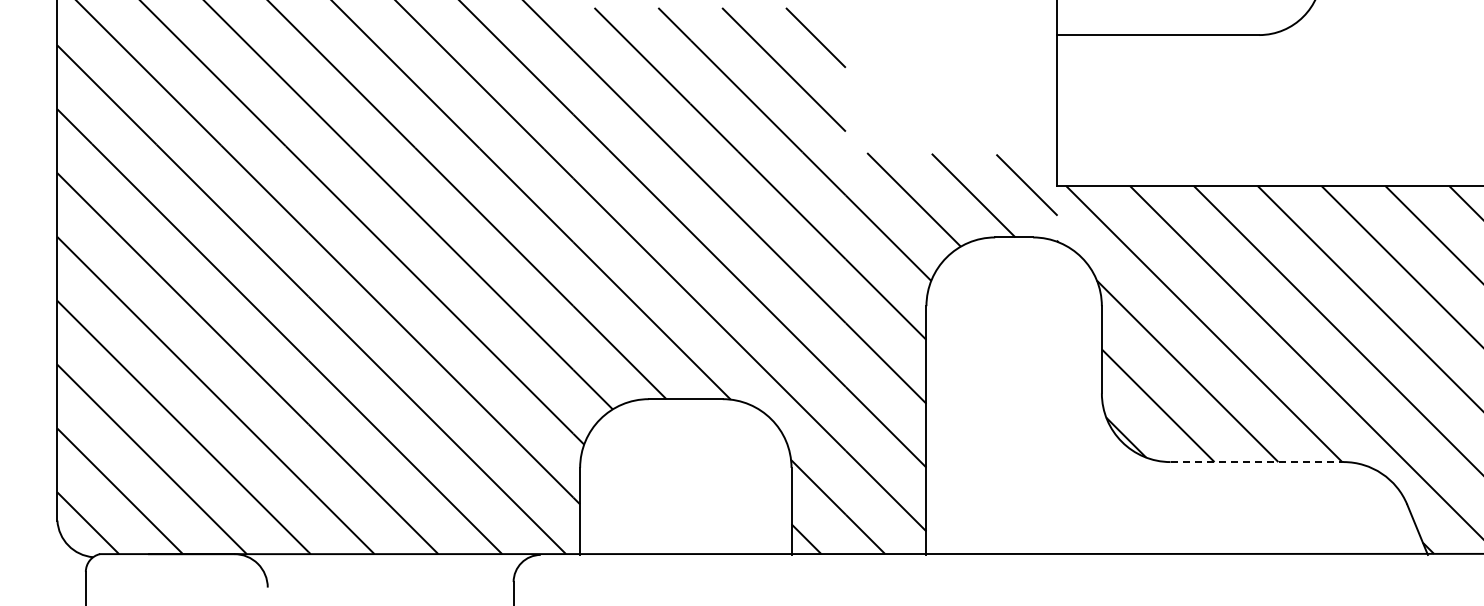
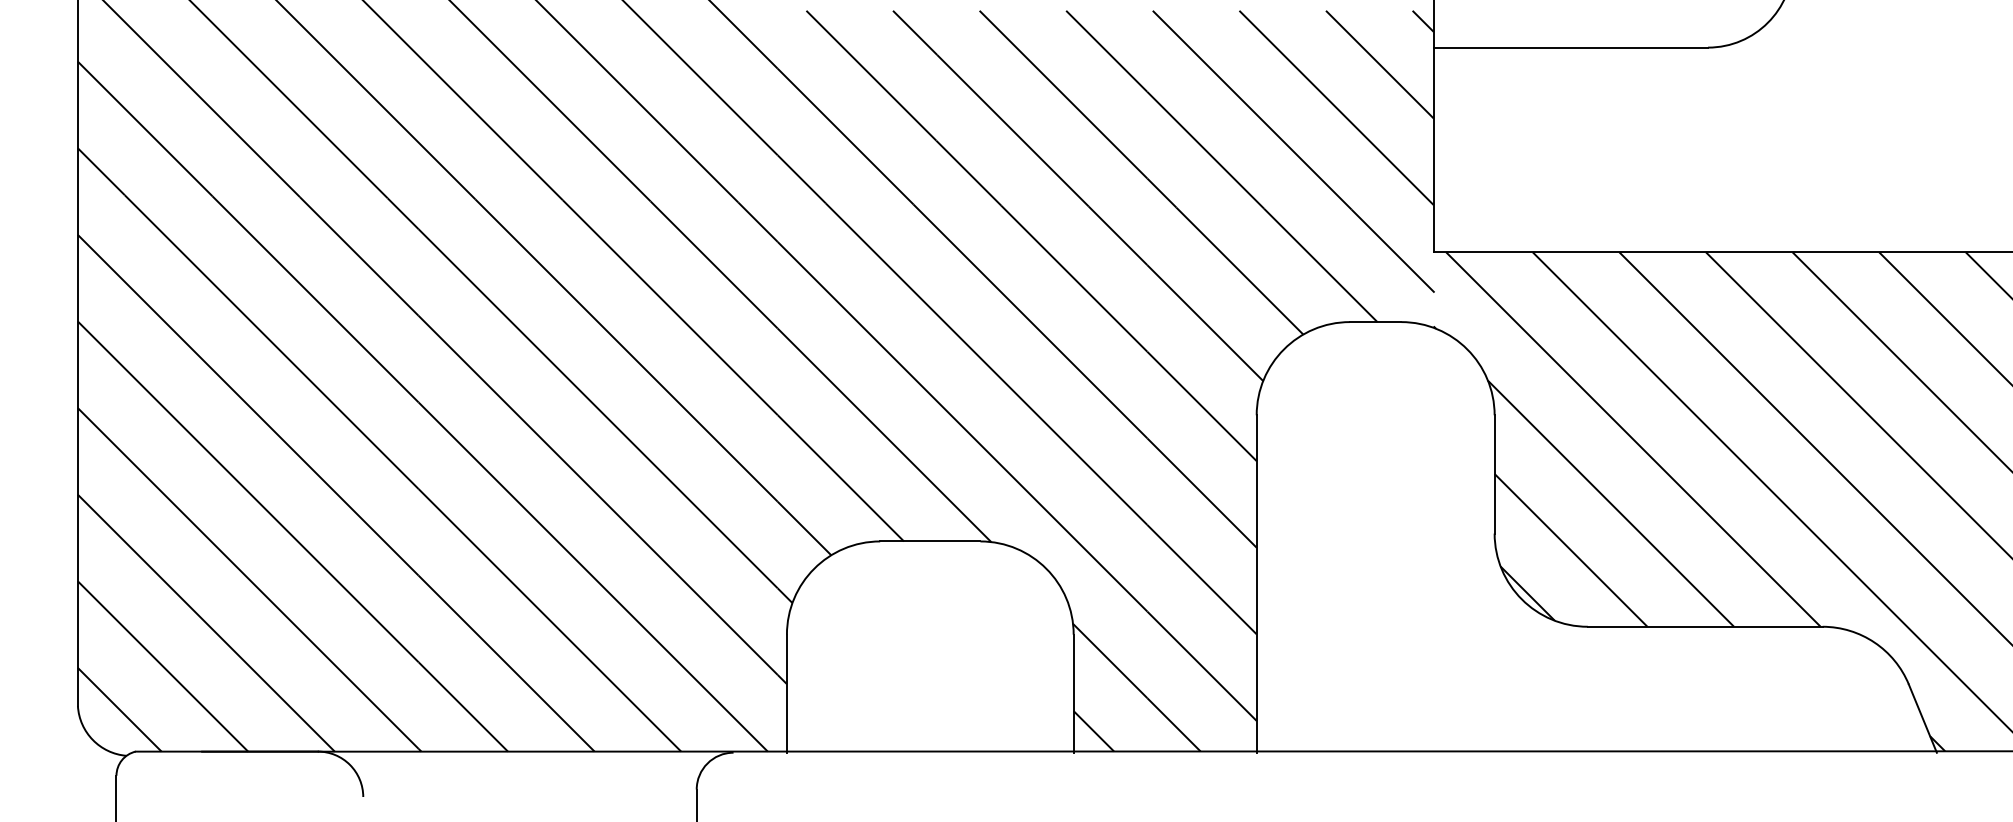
hatch: (950, 80) -> (1289, 109), added
line: (1257, 462) -> (1705, 627), dashed -> solid

